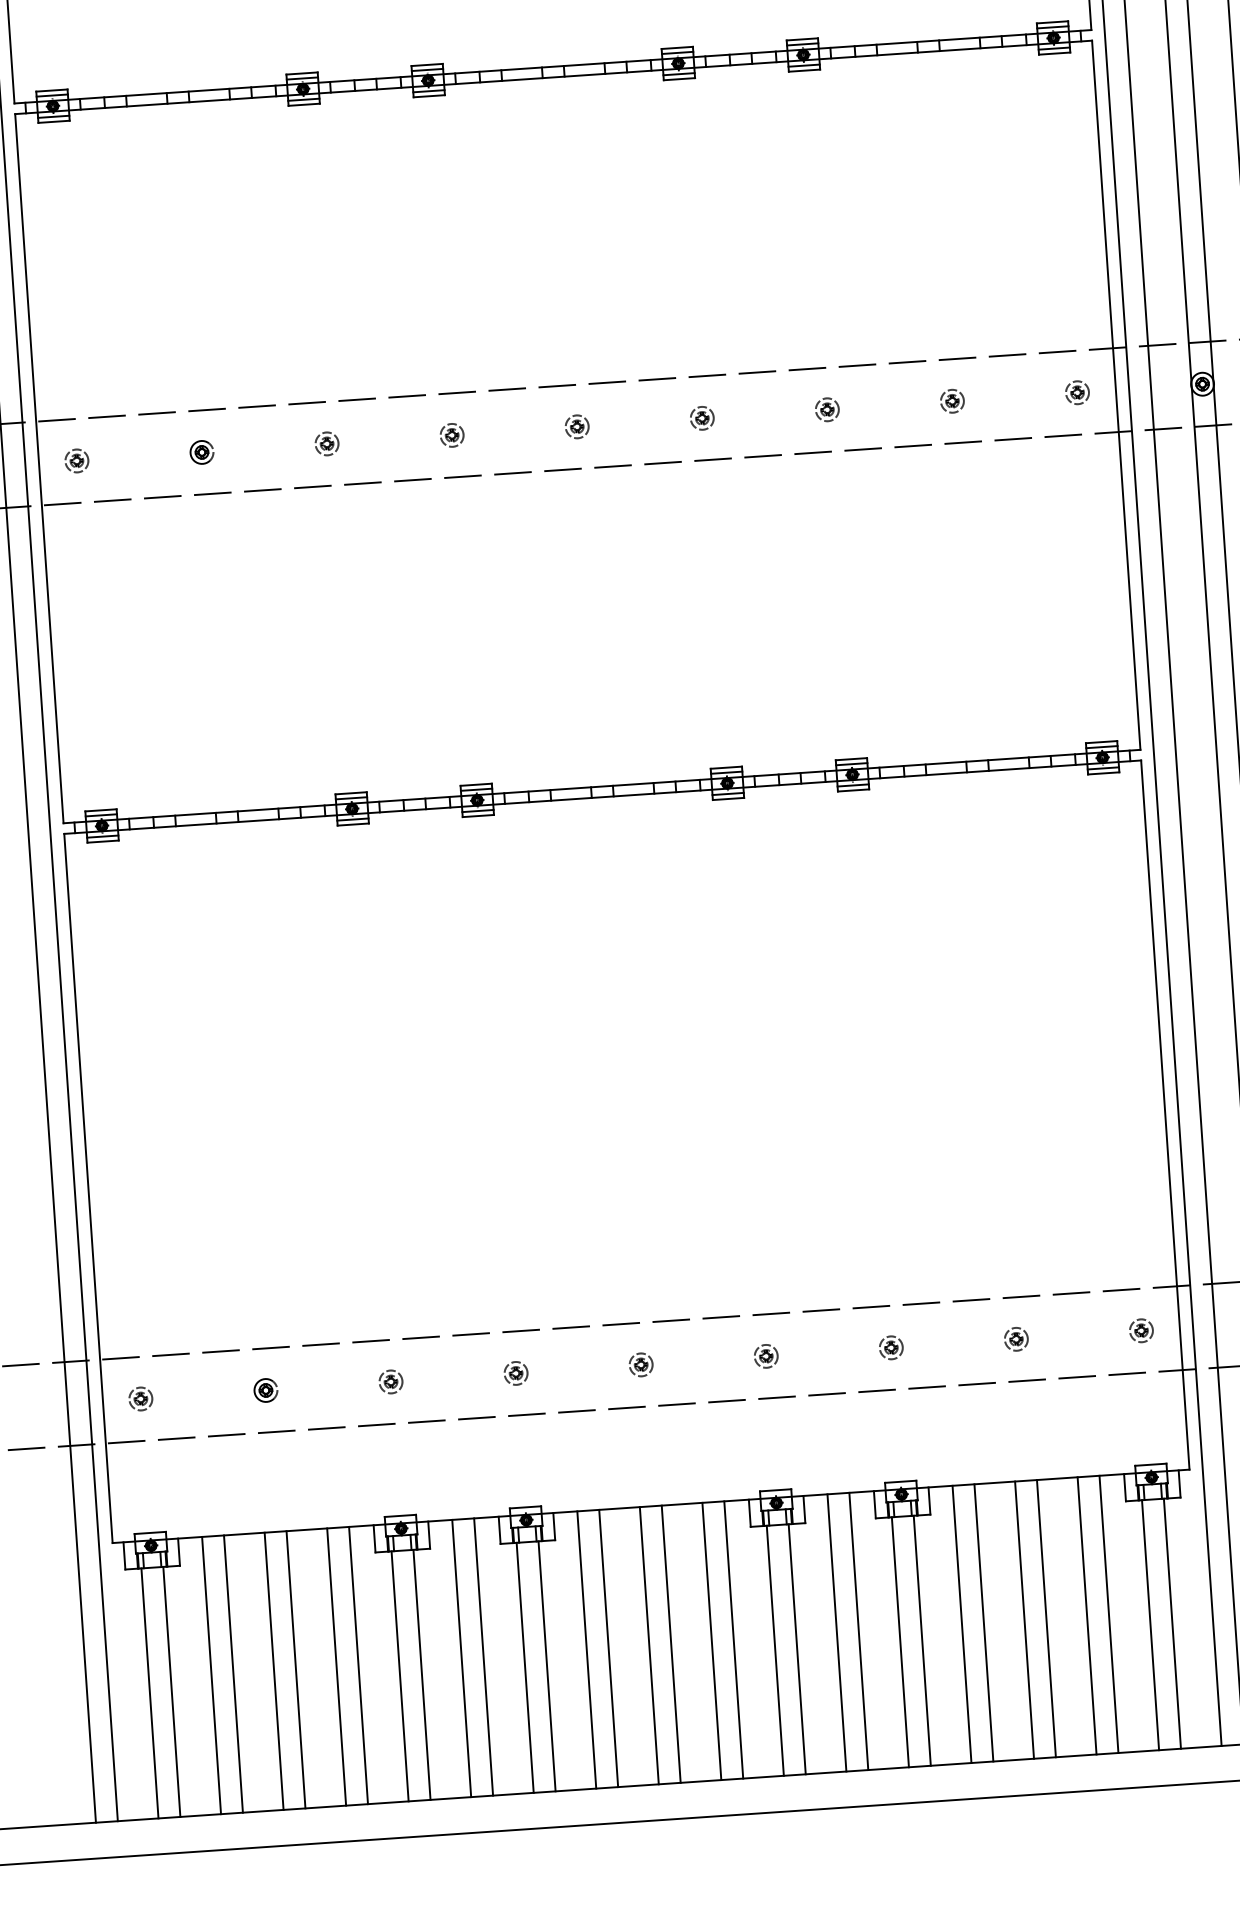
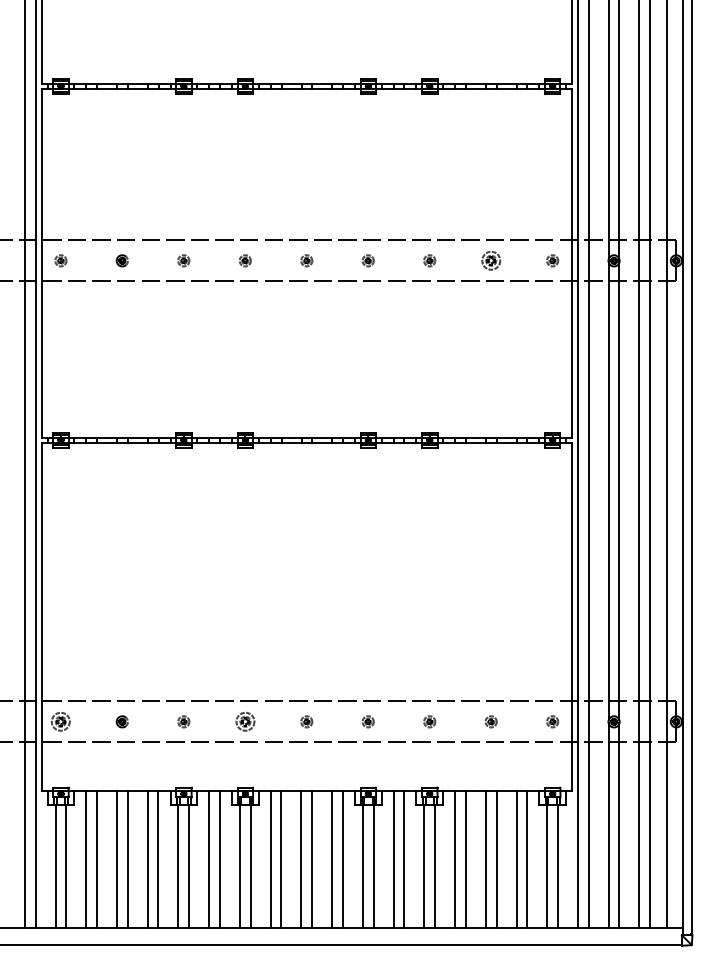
part: (951, 400) -> (490, 260), size x1.6
part: (514, 1372) -> (244, 721), size x1.6
part: (140, 1398) -> (60, 721), size x1.6

